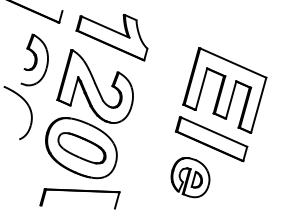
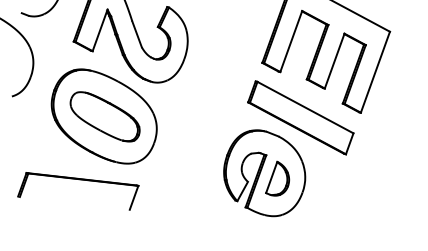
part: (190, 177) -> (264, 173), size x1.43
part: (79, 191) -> (78, 180), moved

